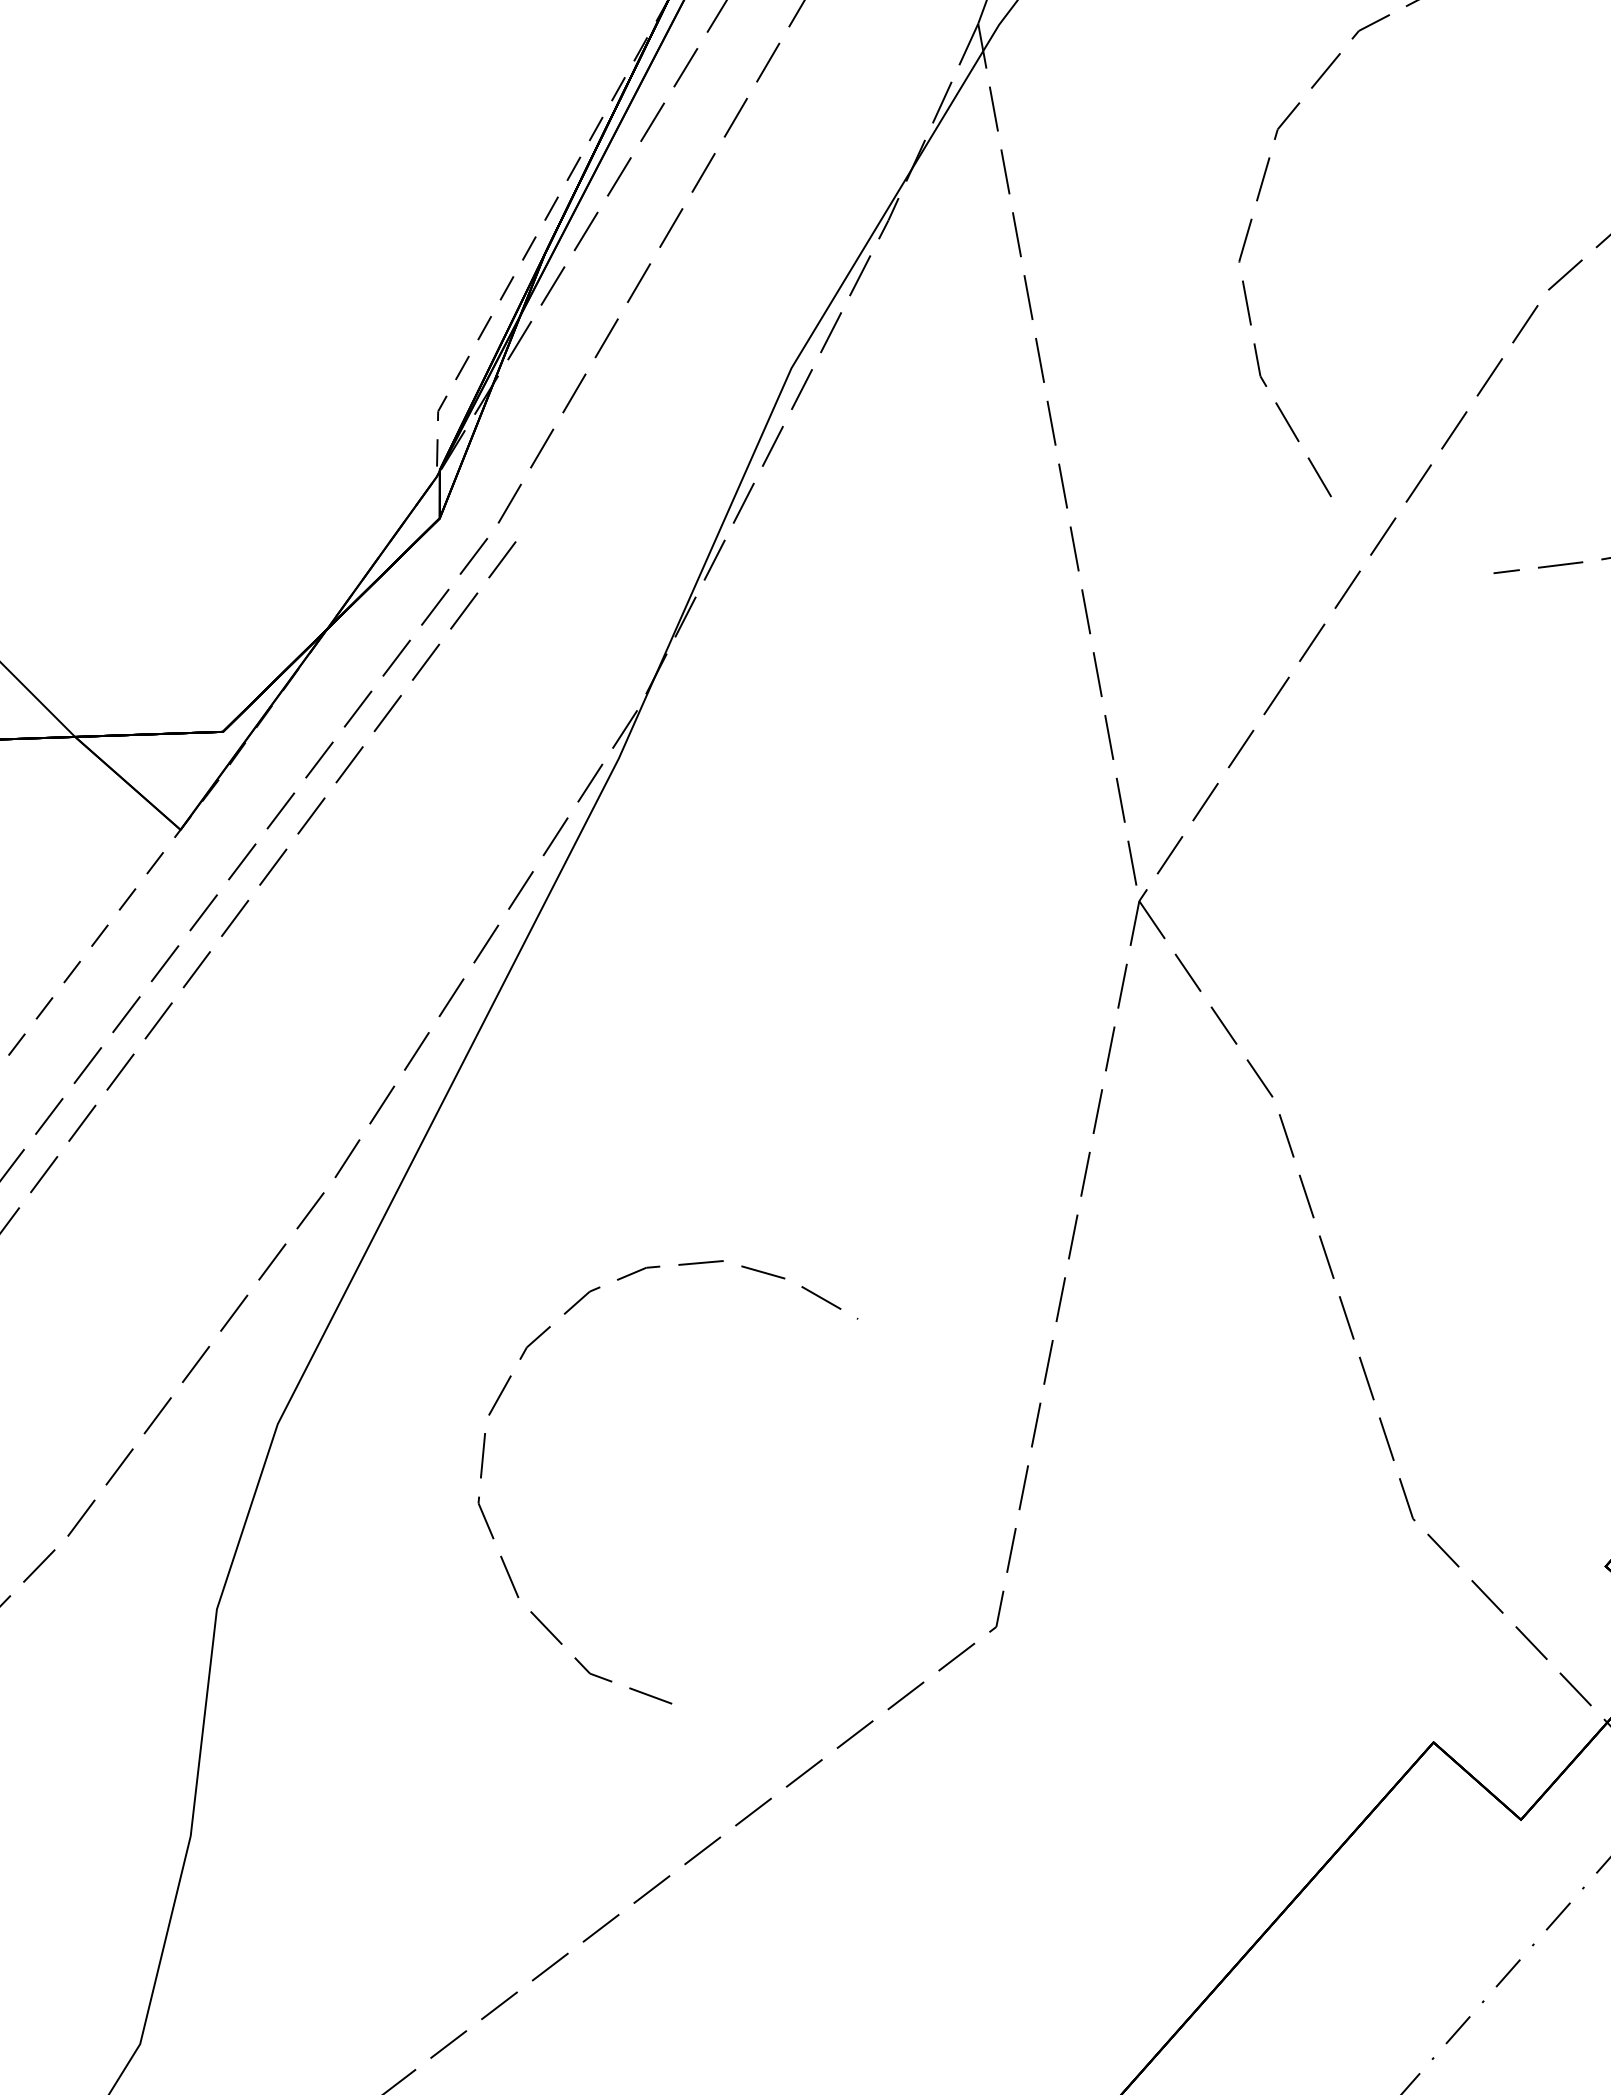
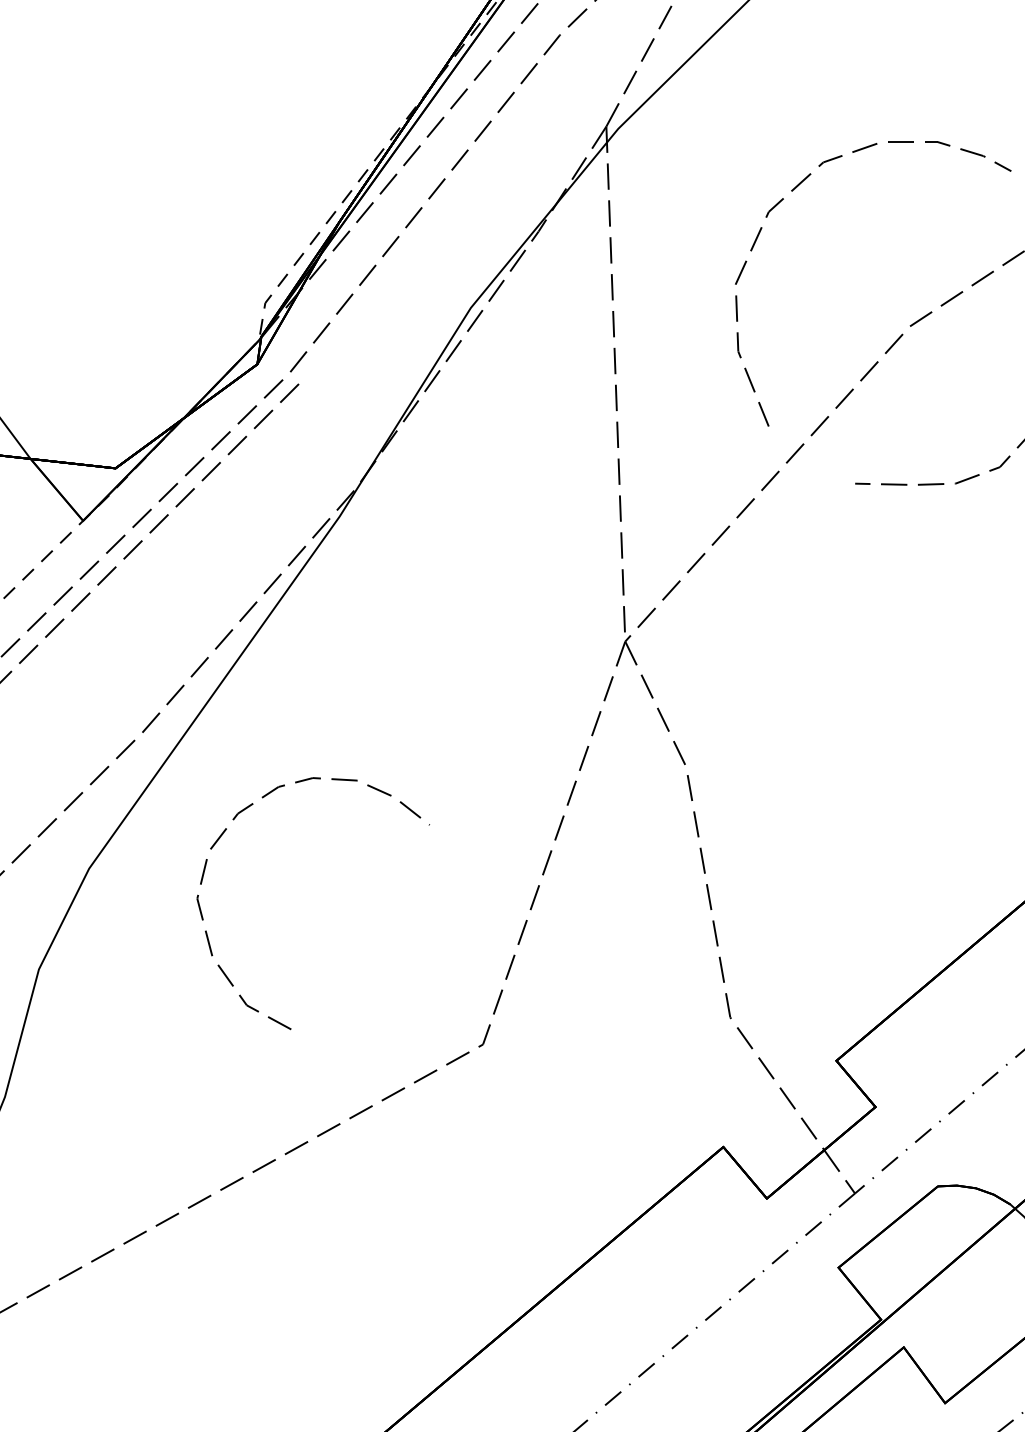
curve: (504, 1558) -> (207, 932), moved

